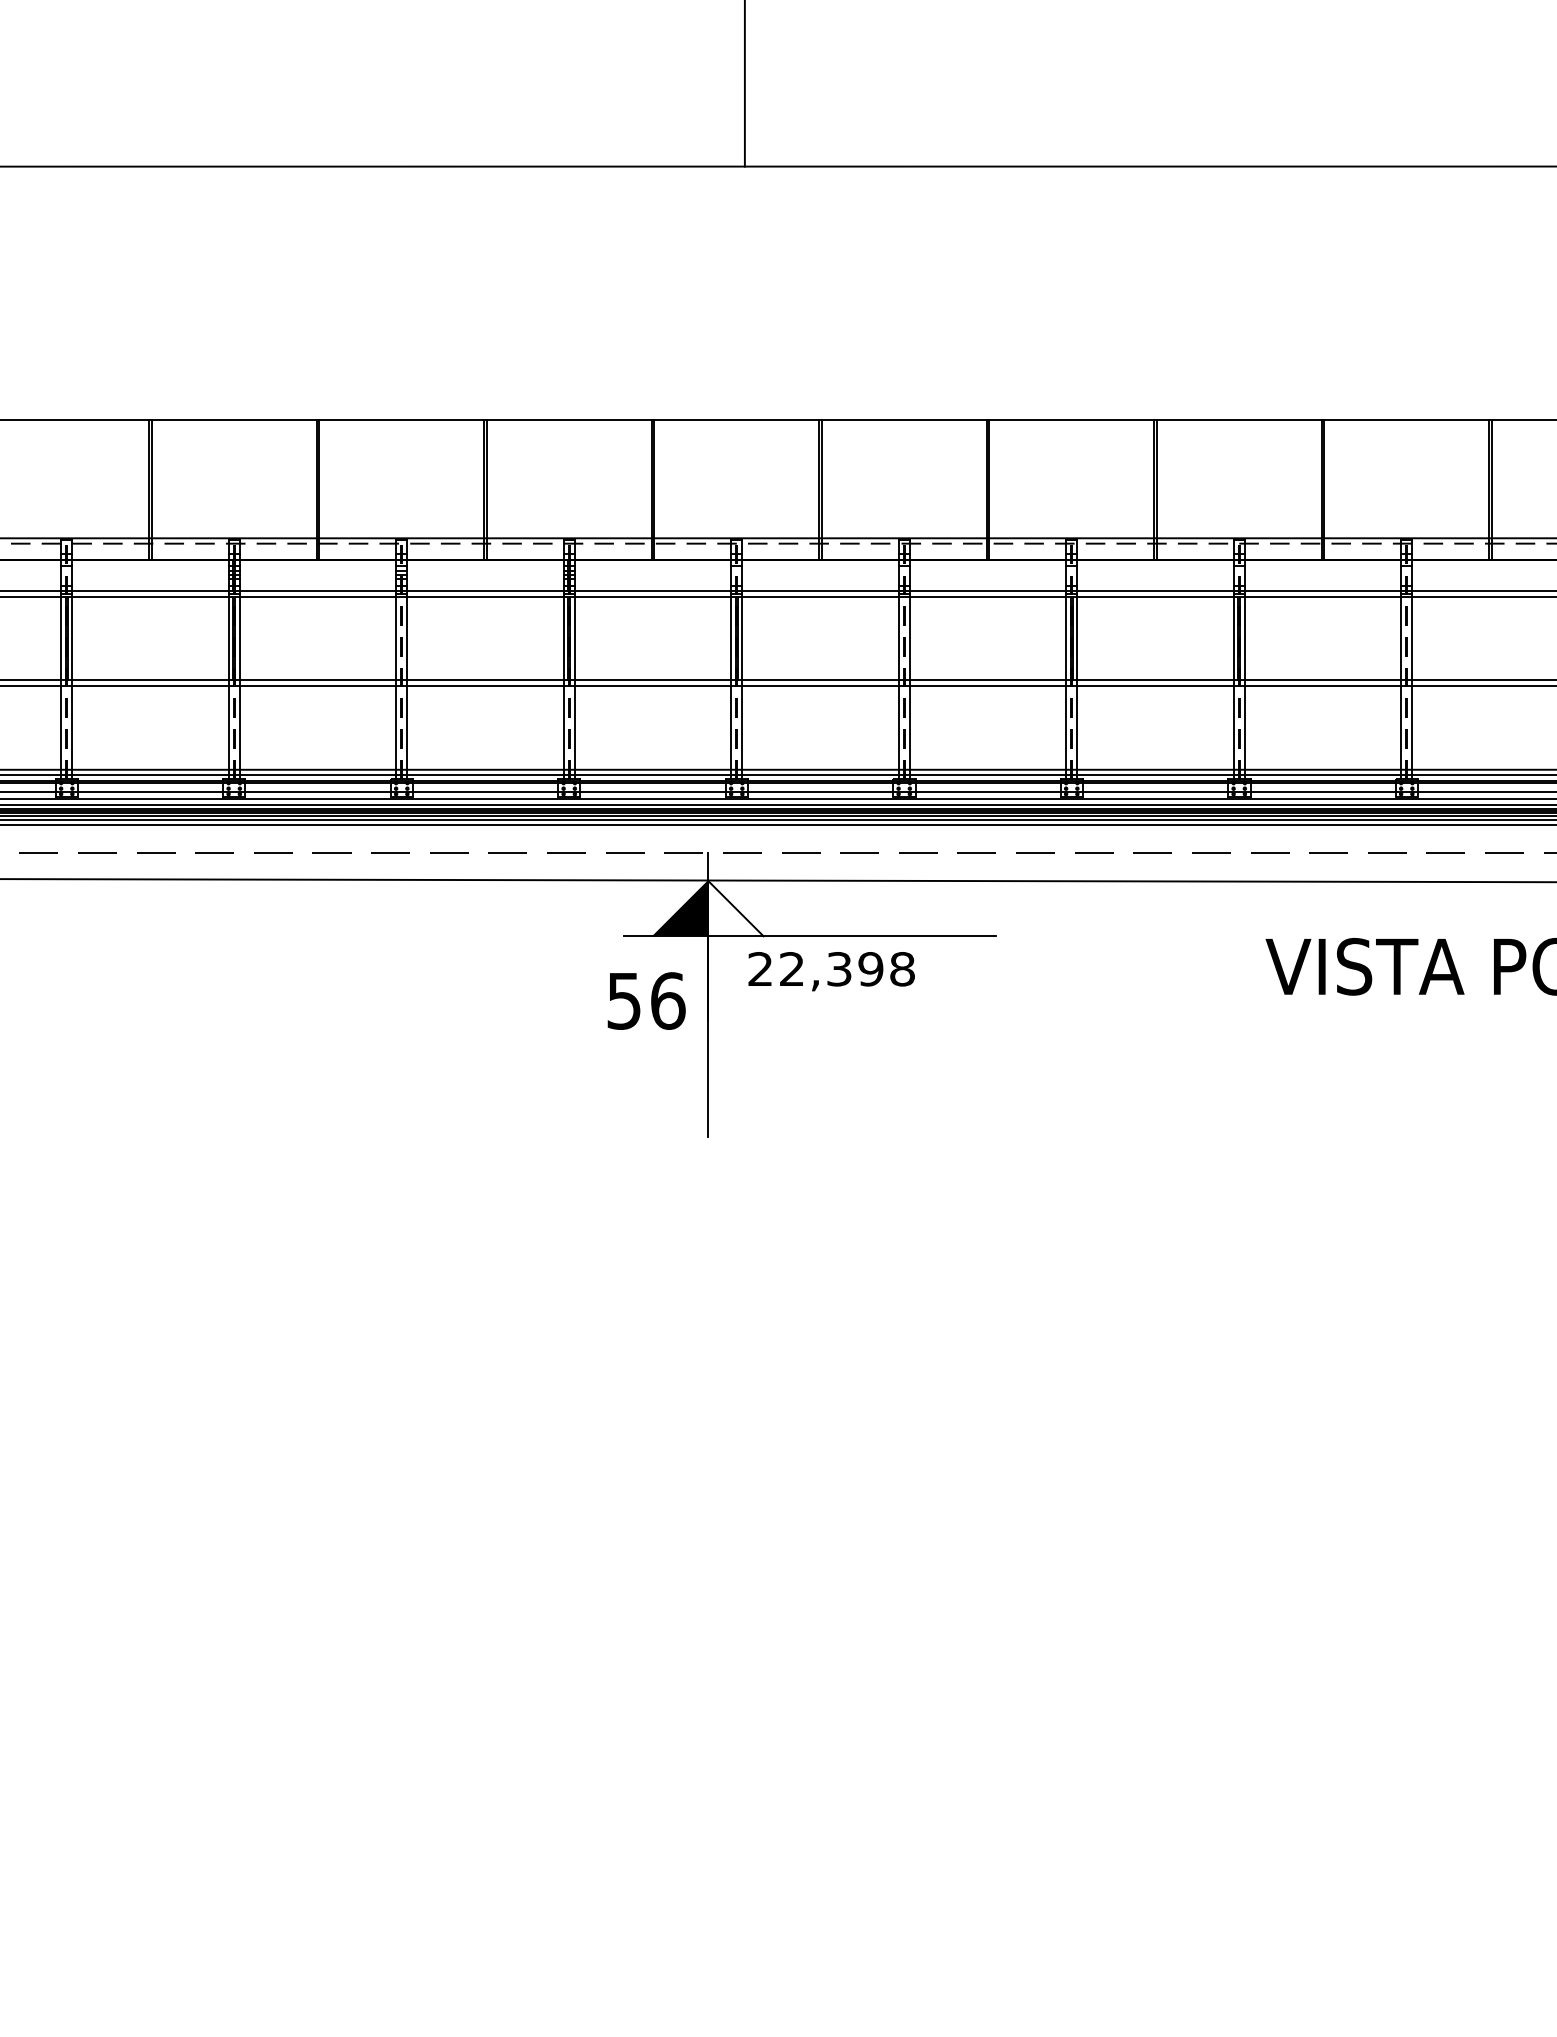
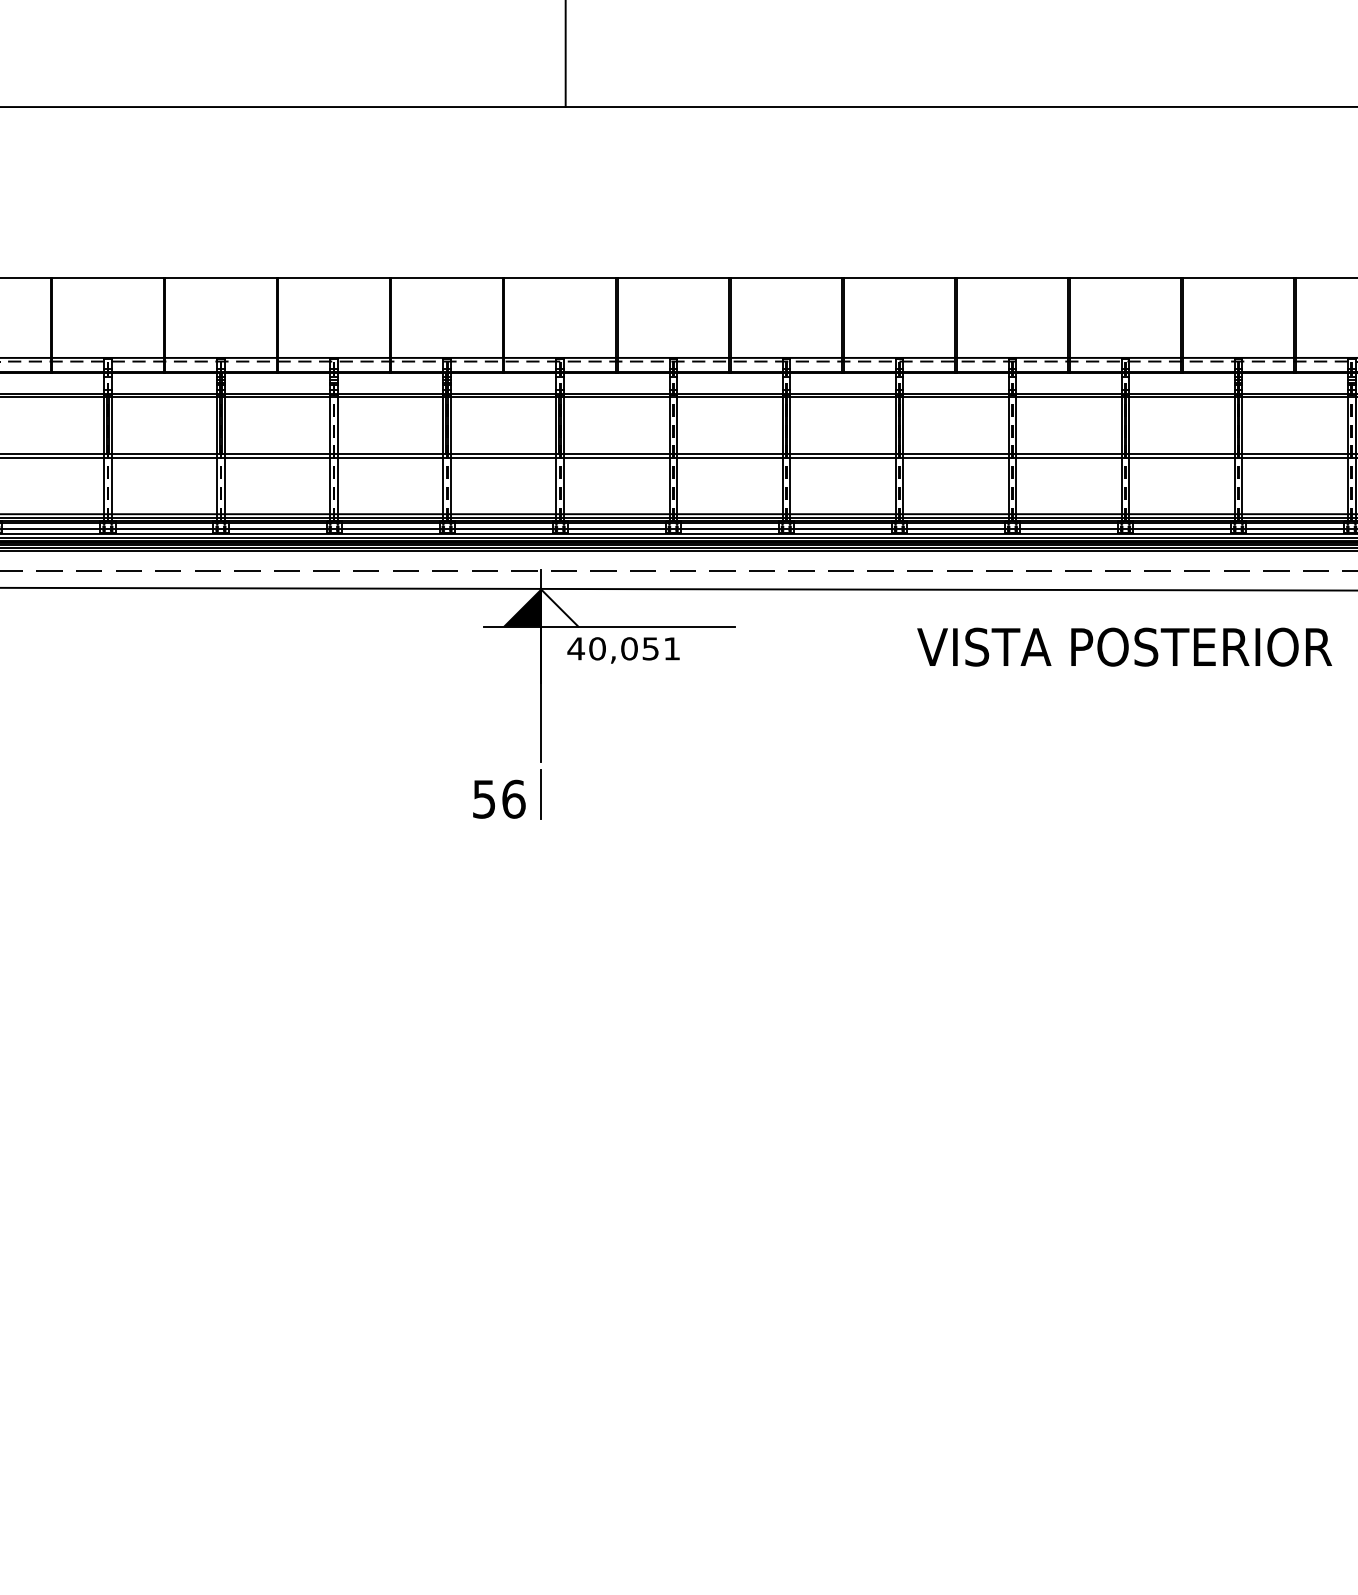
text: (830, 968) -> (623, 648), 22,398 -> 40,051
text: (646, 999) -> (499, 798), moved
line: (707, 1183) -> (540, 793), added

